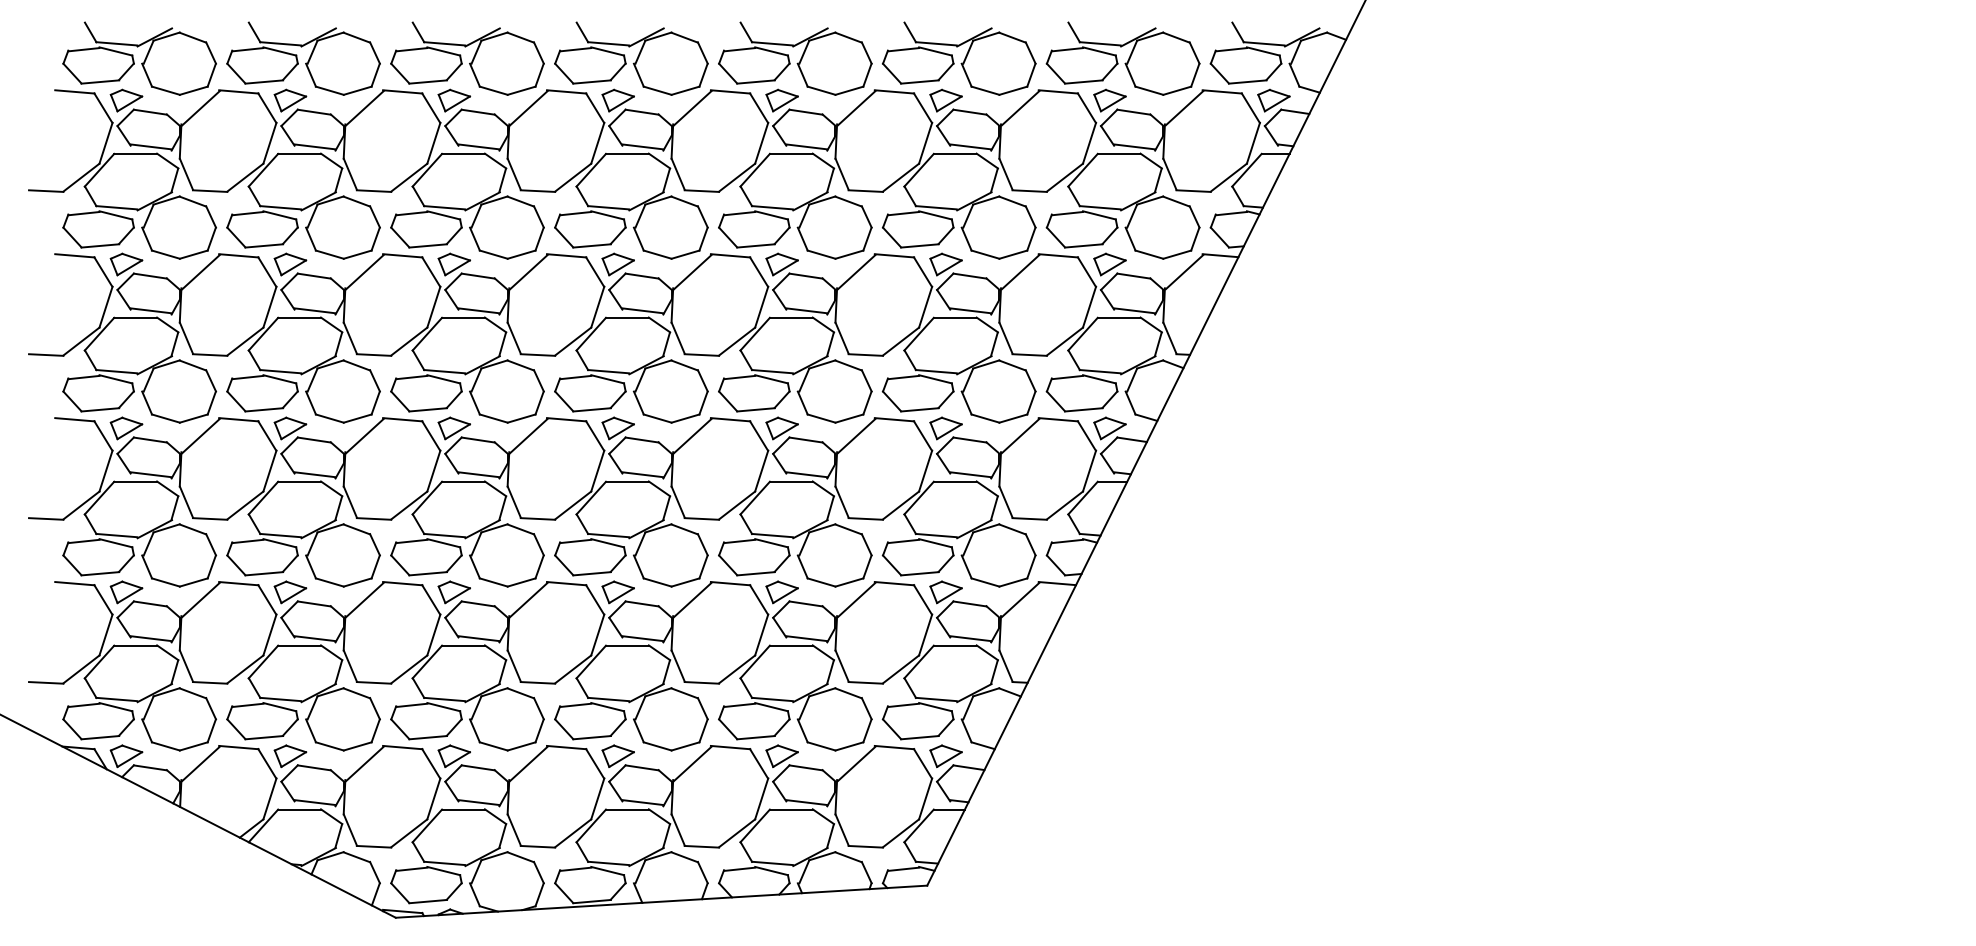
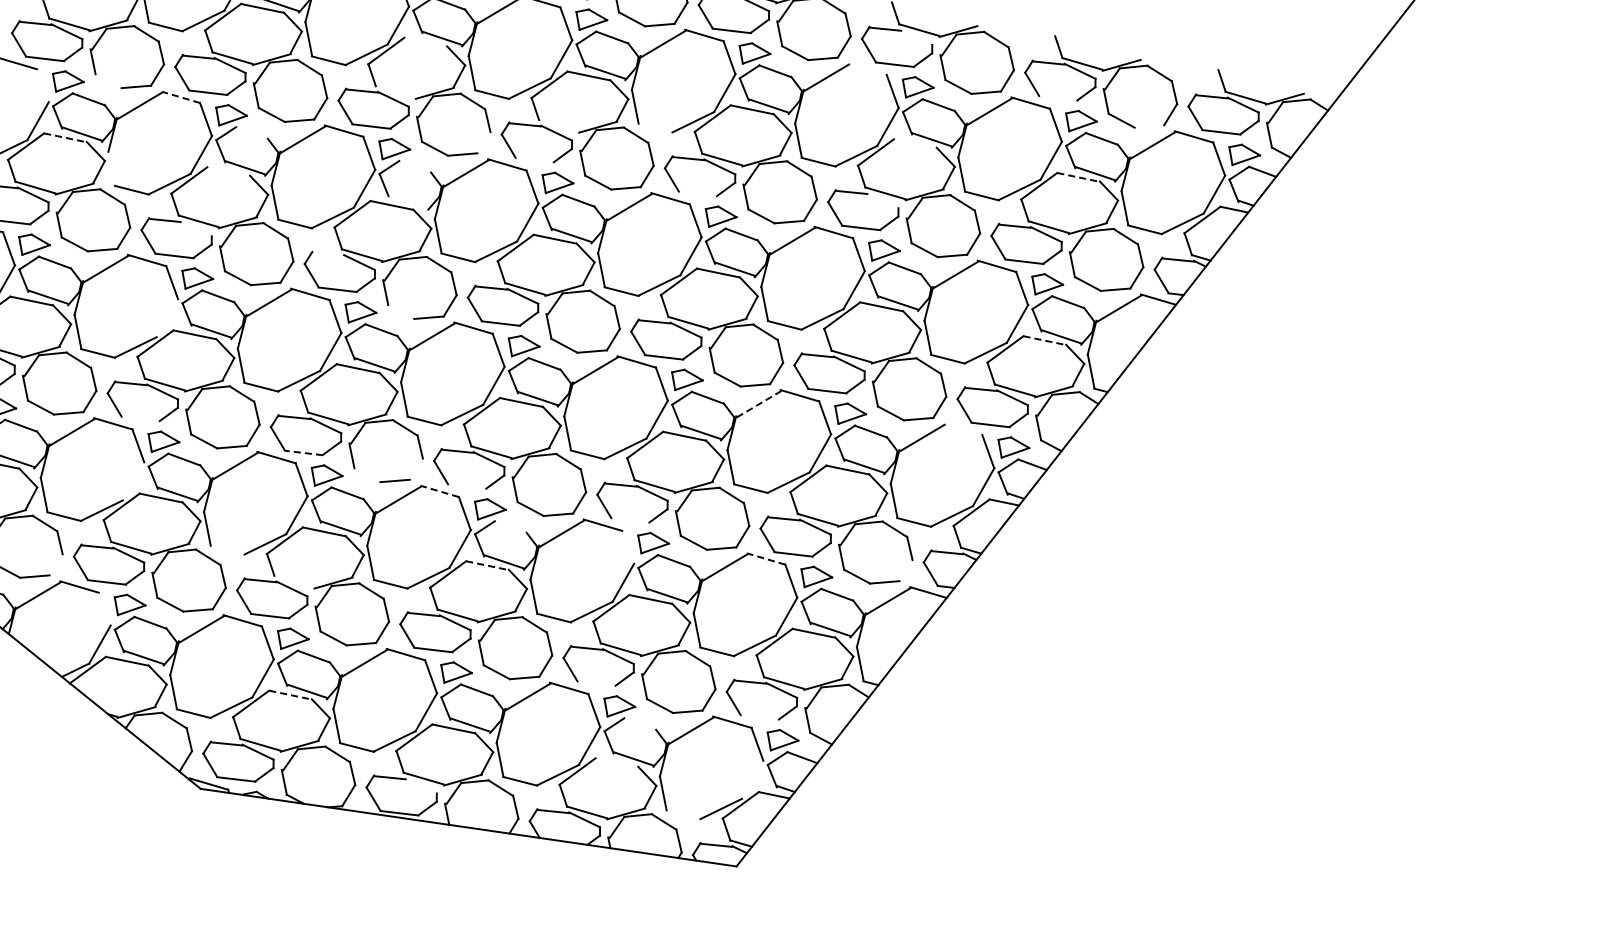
line: (935, 51) -> (916, 37), removed
line: (1083, 81) -> (1058, 97), removed
line: (1177, 90) -> (1149, 126), removed
line: (894, 91) -> (867, 68), removed
line: (463, 153) -> (425, 41), removed
line: (954, 153) -> (914, 143), removed
line: (1119, 153) -> (1079, 177), solid -> dashed
line: (701, 190) -> (655, 127), removed
line: (444, 207) -> (395, 91), removed
line: (608, 207) -> (559, 125), removed
line: (935, 215) -> (882, 200), removed
line: (539, 238) -> (483, 142), removed
line: (591, 245) -> (534, 159), removed
line: (755, 245) -> (697, 193), removed
line: (165, 254) -> (108, 80), removed
line: (238, 255) -> (180, 96), solid -> dashed
line: (103, 271) -> (42, 85), removed
line: (313, 275) -> (251, 132), removed
line: (477, 275) -> (414, 166), removed
line: (478, 310) -> (408, 201), removed
line: (136, 317) -> (66, 137), solid -> dashed
line: (299, 317) -> (228, 171), removed
line: (1119, 317) -> (1045, 340), solid -> dashed
line: (186, 337) -> (112, 167), removed
line: (411, 377) -> (327, 254), removed
line: (279, 379) -> (195, 228), removed
line: (493, 418) -> (401, 311), removed
line: (1058, 419) -> (963, 429), removed
line: (856, 435) -> (758, 403), solid -> dashed
line: (269, 470) -> (167, 317), removed
line: (539, 566) -> (416, 468), removed
line: (1031, 566) -> (906, 570), removed
line: (264, 573) -> (141, 418), removed
line: (428, 573) -> (304, 452), solid -> dashed
line: (591, 573) -> (466, 486), removed
line: (755, 573) -> (629, 520), removed
line: (493, 582) -> (367, 475), removed
line: (566, 583) -> (439, 491), solid -> dashed
line: (894, 583) -> (766, 558), solid -> dashed
line: (759, 599) -> (628, 546), removed
line: (641, 603) -> (510, 526), removed
line: (269, 634) -> (133, 480), removed
line: (627, 645) -> (487, 565), solid -> dashed
line: (373, 682) -> (227, 550), removed
line: (444, 699) -> (294, 581), removed
line: (211, 730) -> (55, 564), removed
line: (755, 737) -> (596, 683), removed
line: (919, 737) -> (759, 717), removed
line: (267, 763) -> (104, 608), removed
line: (805, 767) -> (639, 723), removed
line: (925, 798) -> (752, 779), removed
line: (463, 809) -> (290, 695), solid -> dashed
line: (790, 809) -> (616, 762), removed
line: (865, 846) -> (683, 814), removed
line: (607, 870) -> (421, 785), removed

